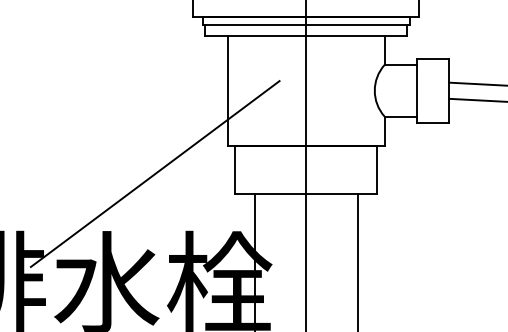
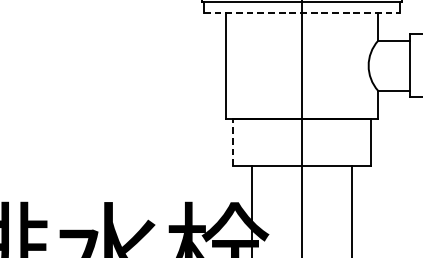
line: (306, 35) -> (302, 12), solid -> dashed
line: (235, 169) -> (233, 142), solid -> dashed
line: (154, 173) -> (154, 146), removed

